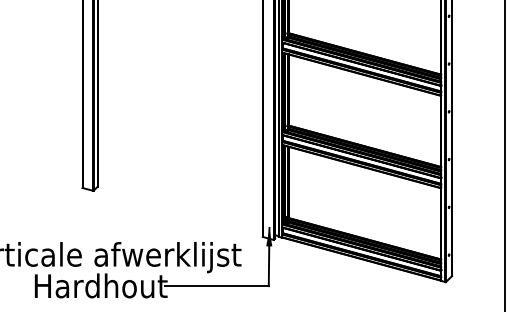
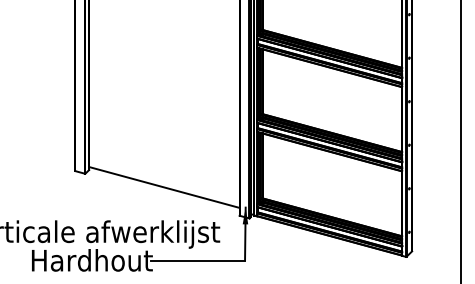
line: (179, 205) -> (163, 187), added

